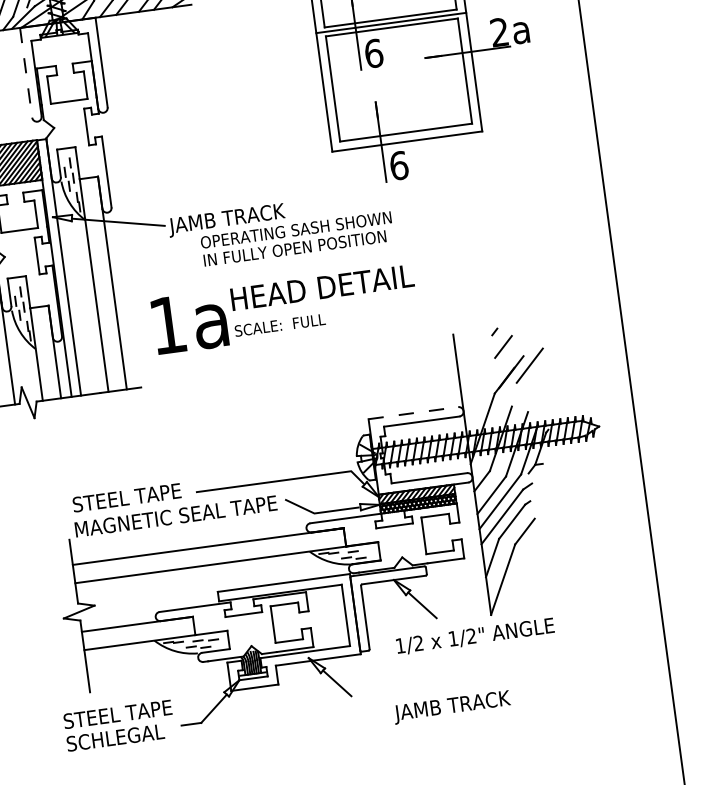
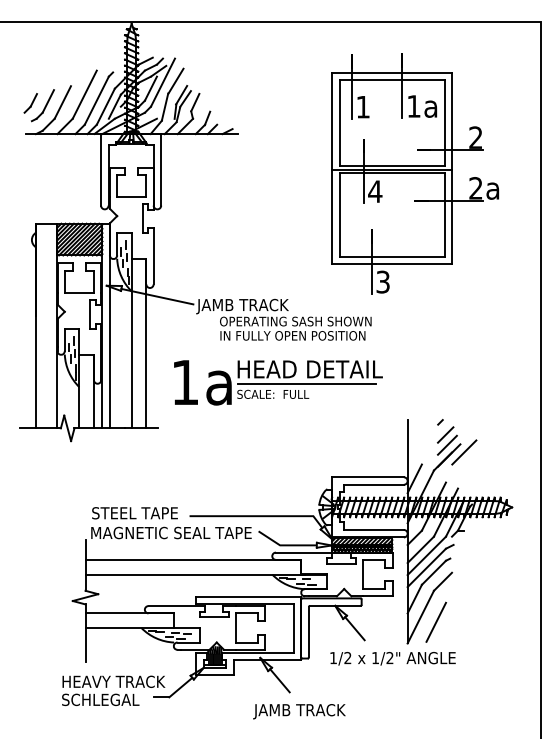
text: (374, 53) -> (375, 191), 6 -> 4
line: (26, 72) -> (101, 169), dashed -> solid
text: (399, 164) -> (383, 281), 6 -> 3
line: (320, 305) -> (306, 383), added
line: (506, 358) -> (446, 444), added
line: (471, 406) -> (414, 478), added
line: (413, 413) -> (368, 477), dashed -> solid
line: (522, 582) -> (435, 621), added
text: (452, 707) -> (299, 711), moved
text: (128, 712) -> (113, 681), STEEL TAPE -> HEAVY TRACK

